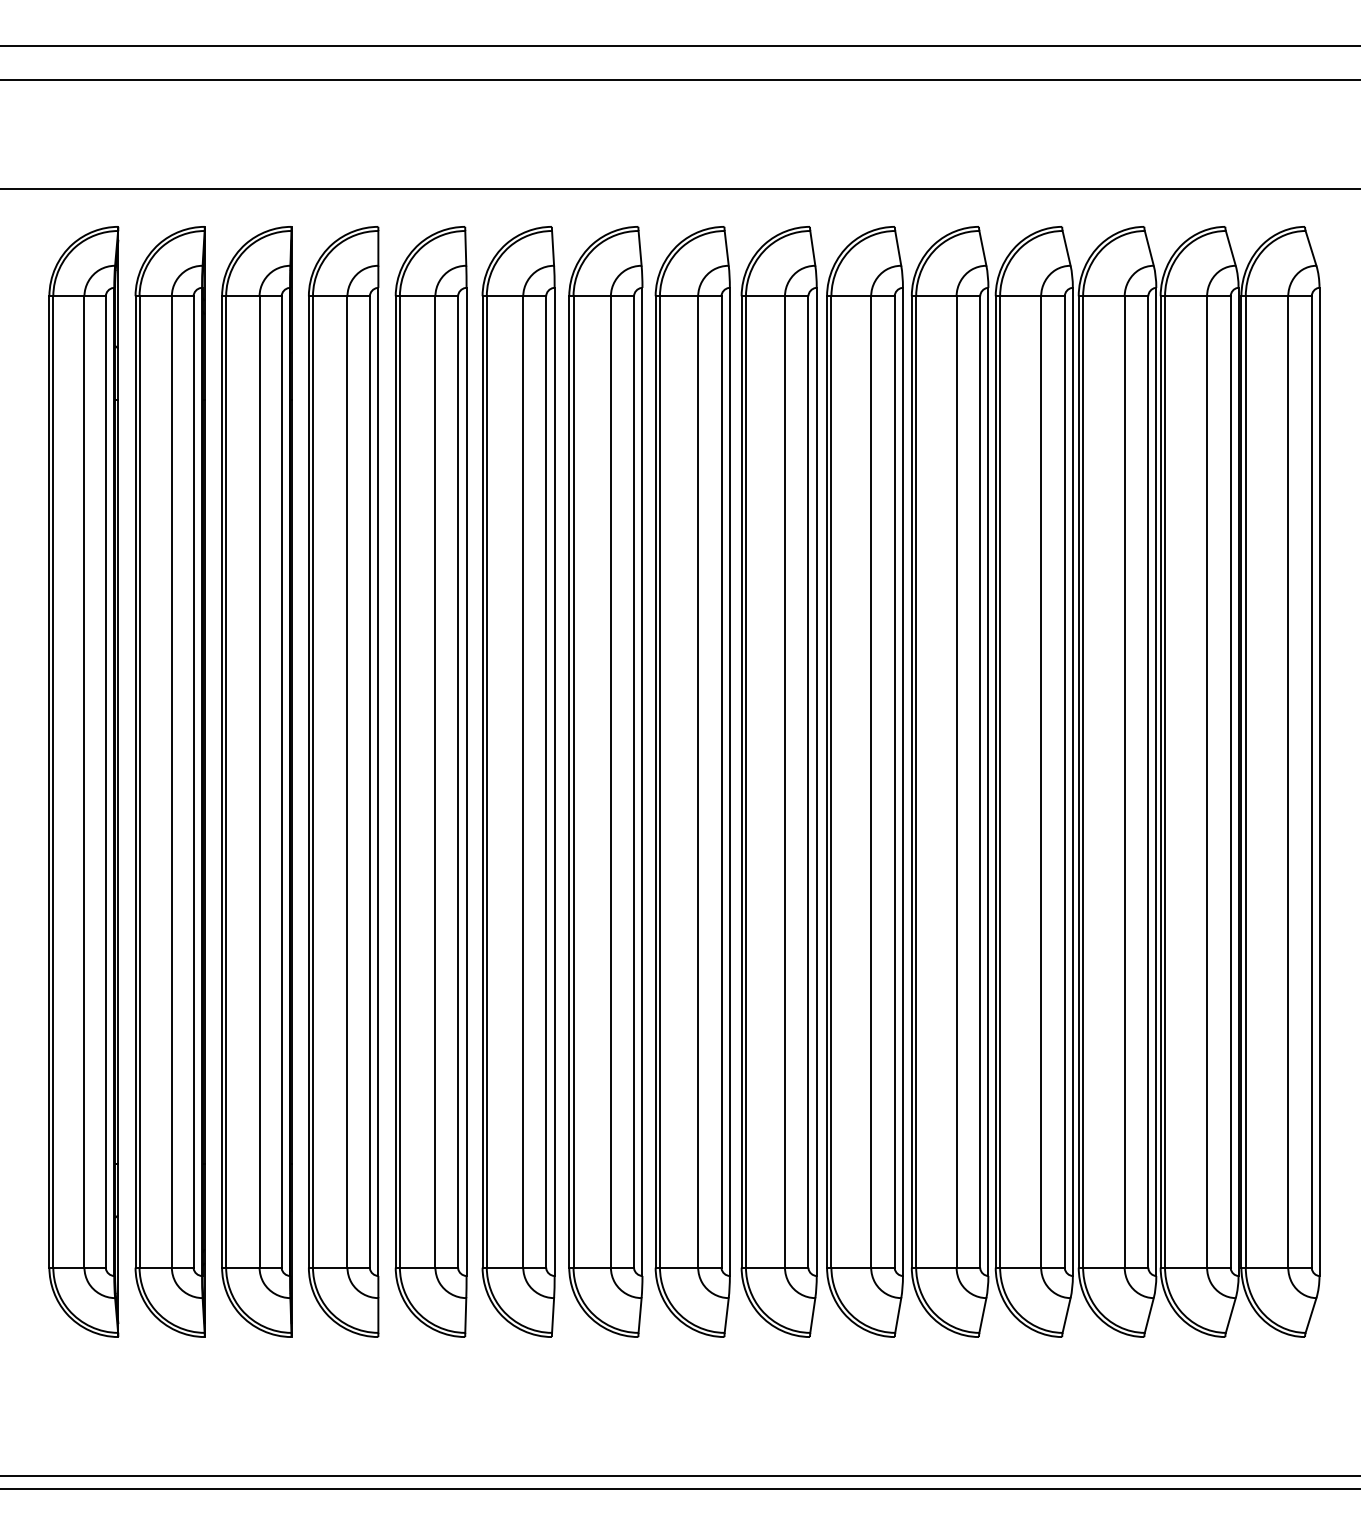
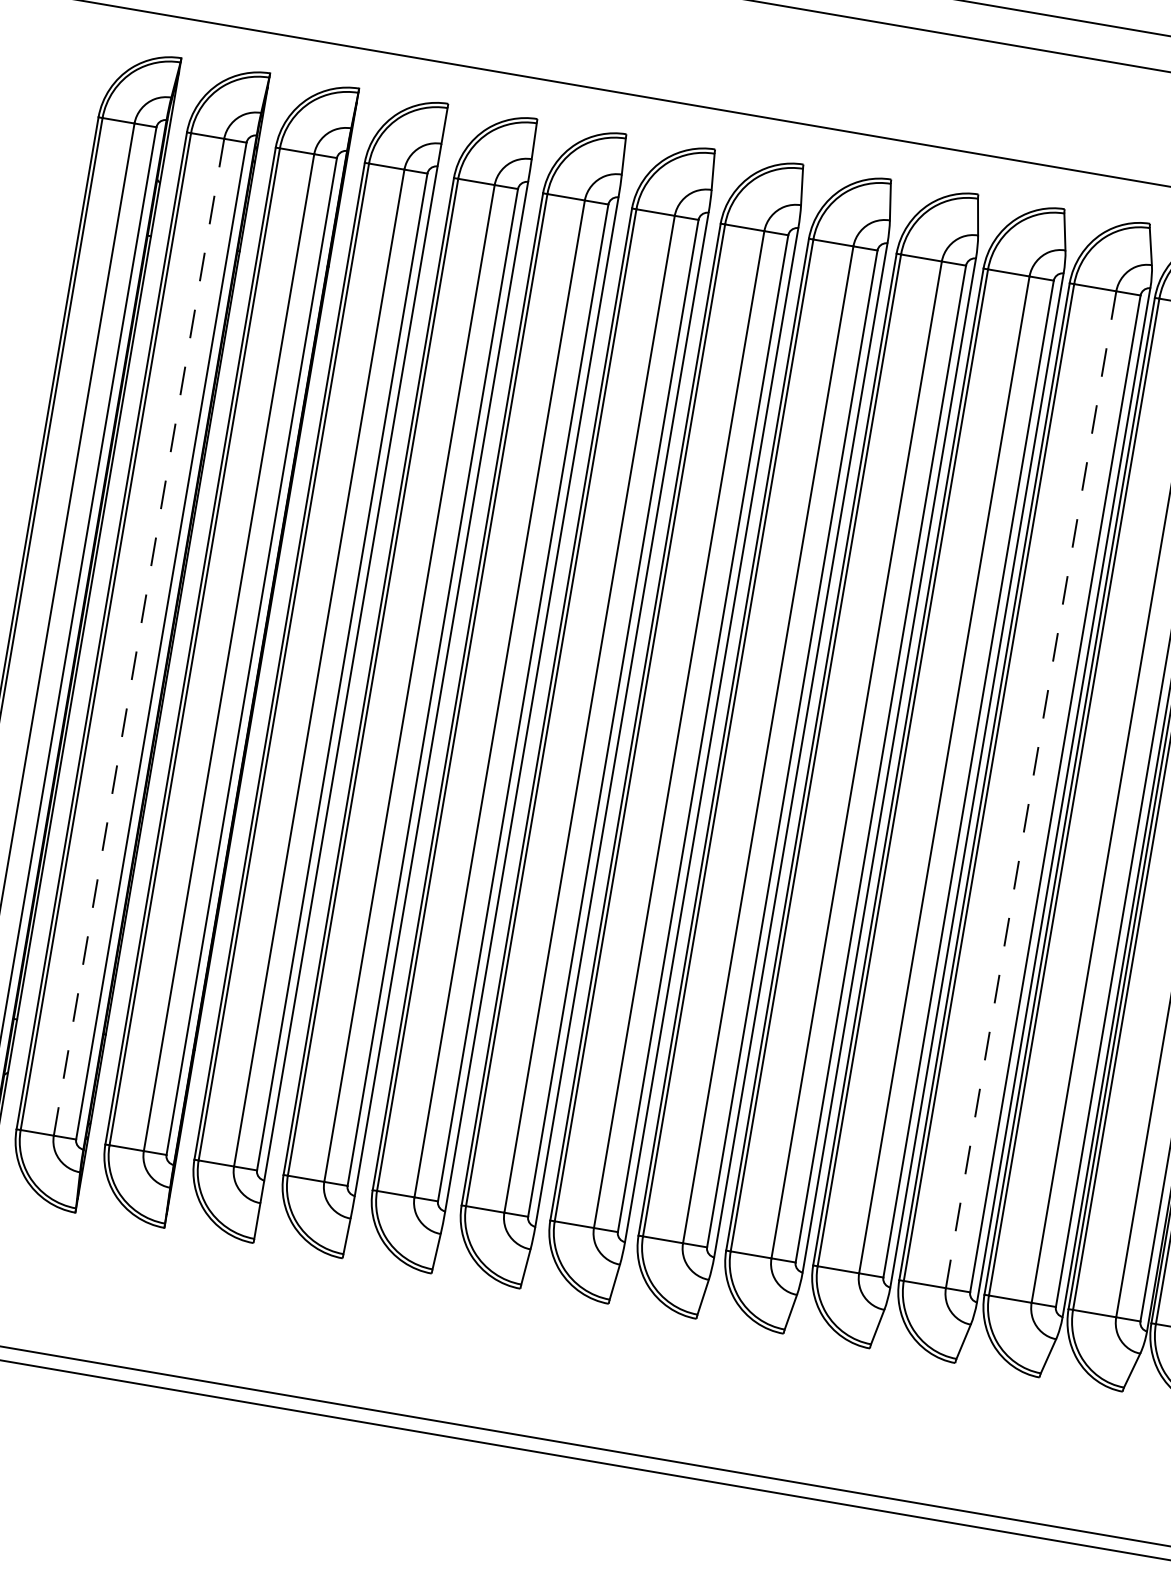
line: (171, 781) -> (138, 636), solid -> dashed
line: (1041, 781) -> (1031, 789), solid -> dashed

